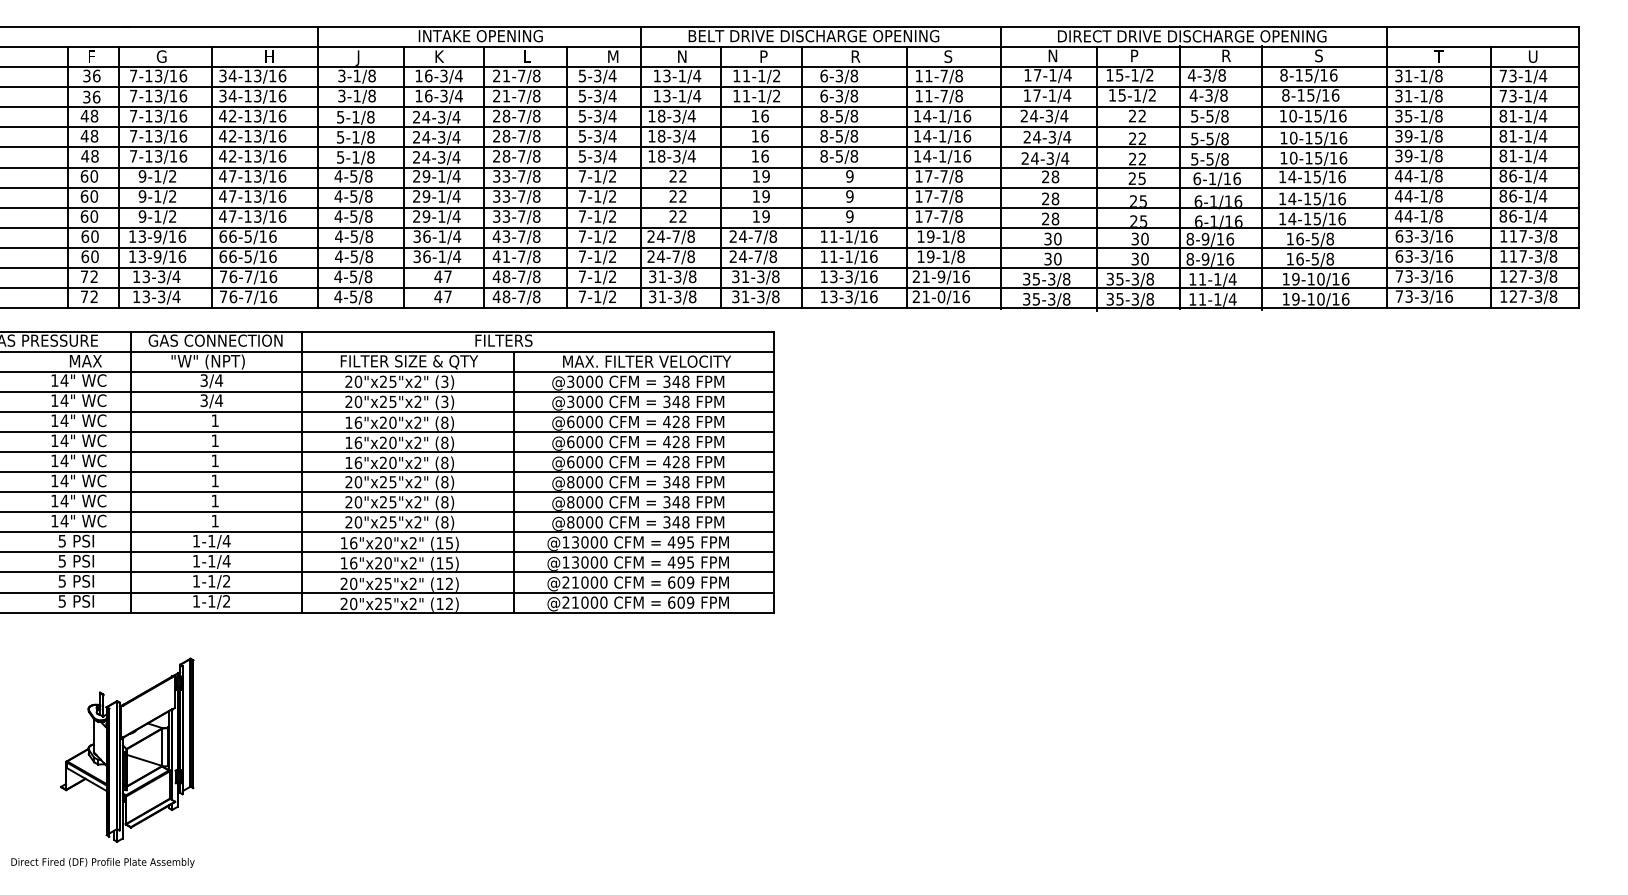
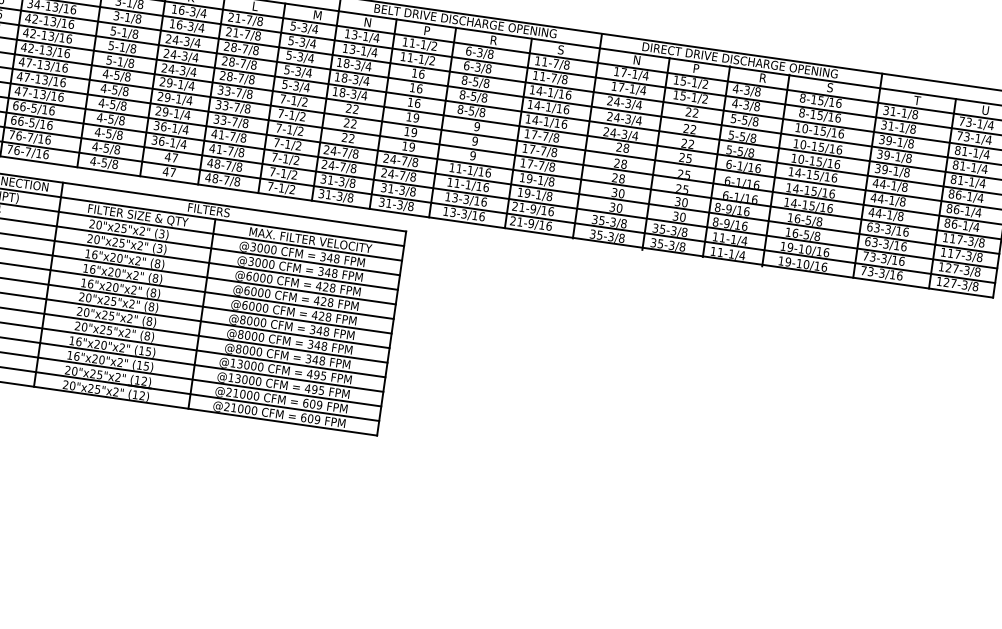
text: (1408, 115) -> (889, 140), 35-1/8 -> 39-1/8
text: (506, 236) -> (221, 134), 43-7/8 -> 41-7/8
text: (941, 297) -> (531, 224), 21-0/16 -> 21-9/16

